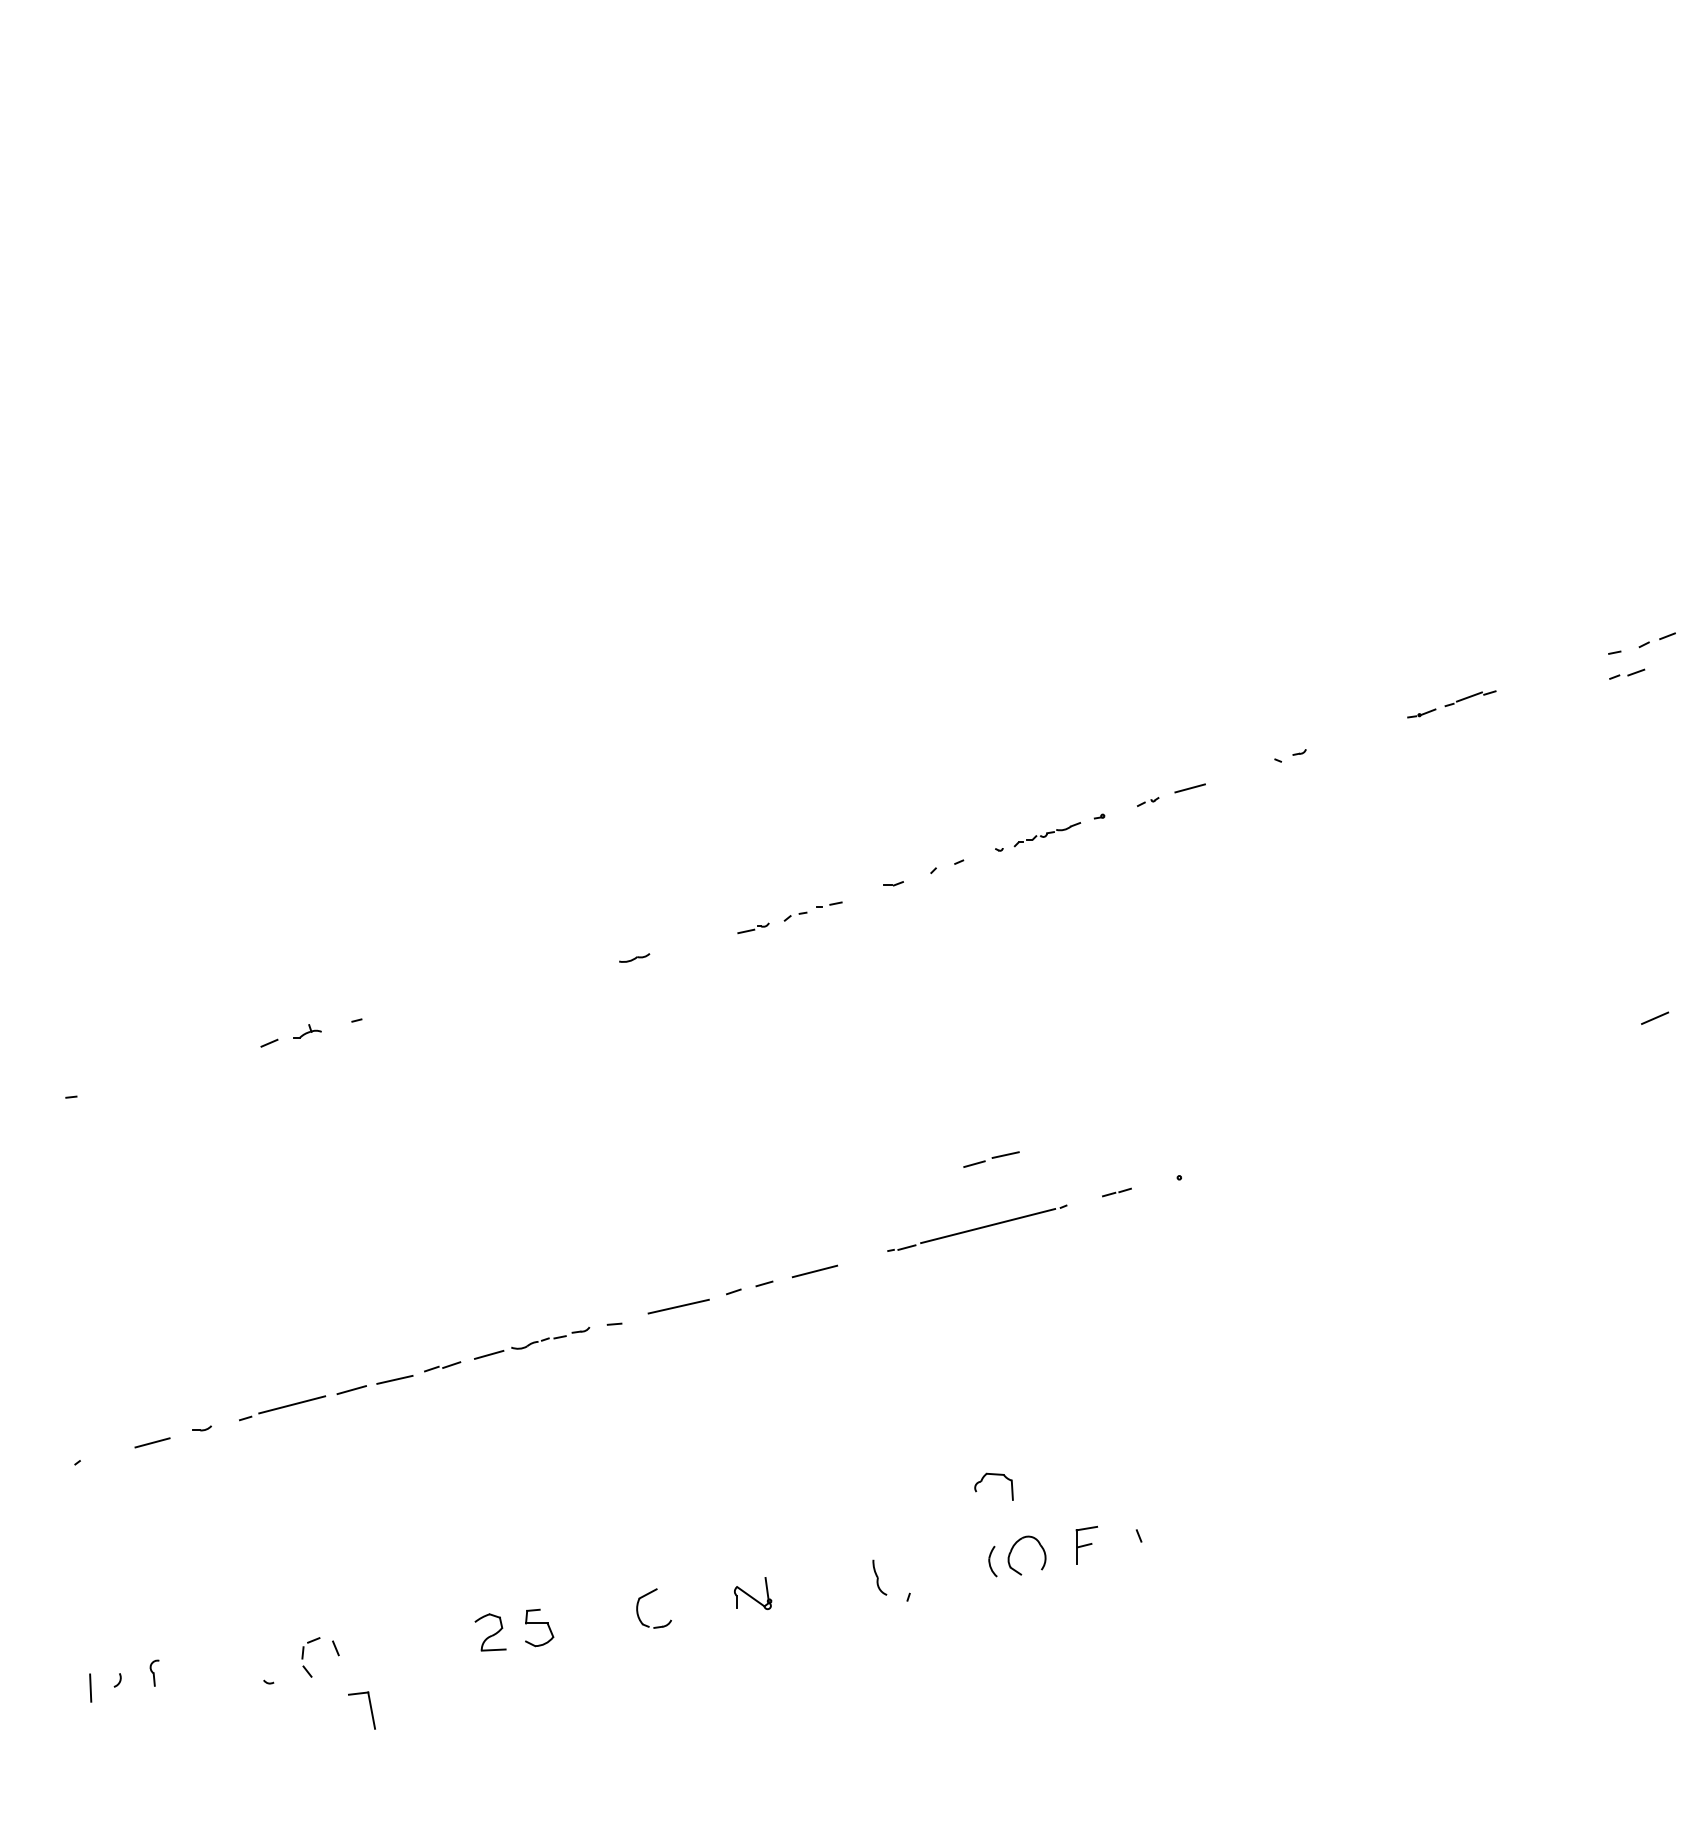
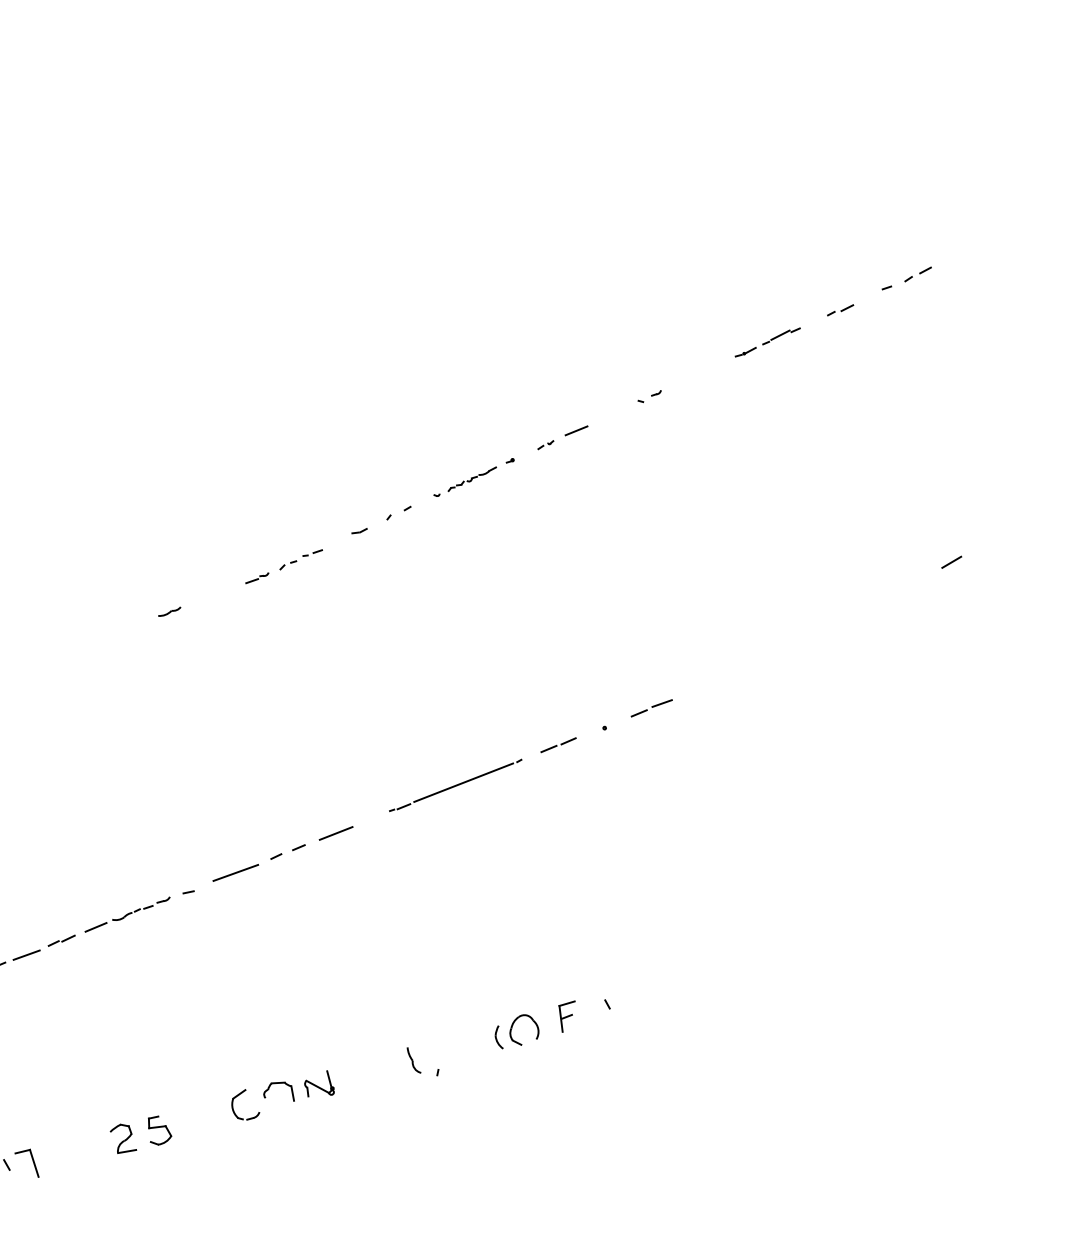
part: (1627, 673) -> (840, 309), moved
part: (991, 1159) -> (651, 708), moved
part: (1116, 1192) -> (558, 745), size x1.67
part: (993, 1475) -> (276, 1084), moved
part: (370, 1710) -> (33, 1163), moved

